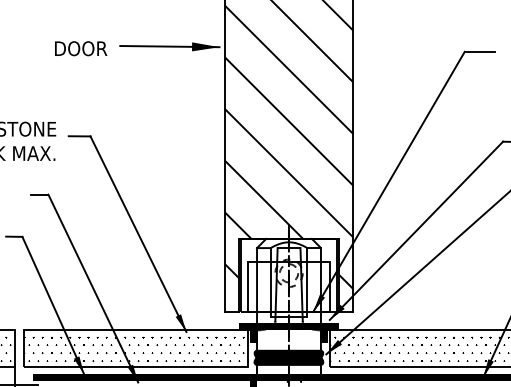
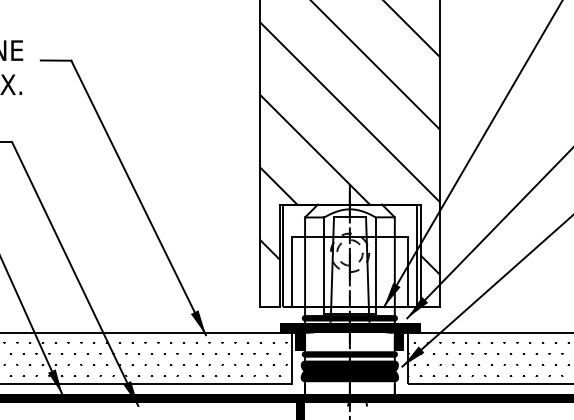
fill: (288, 319) -> (349, 317), added
fill: (288, 345) -> (349, 354), added

